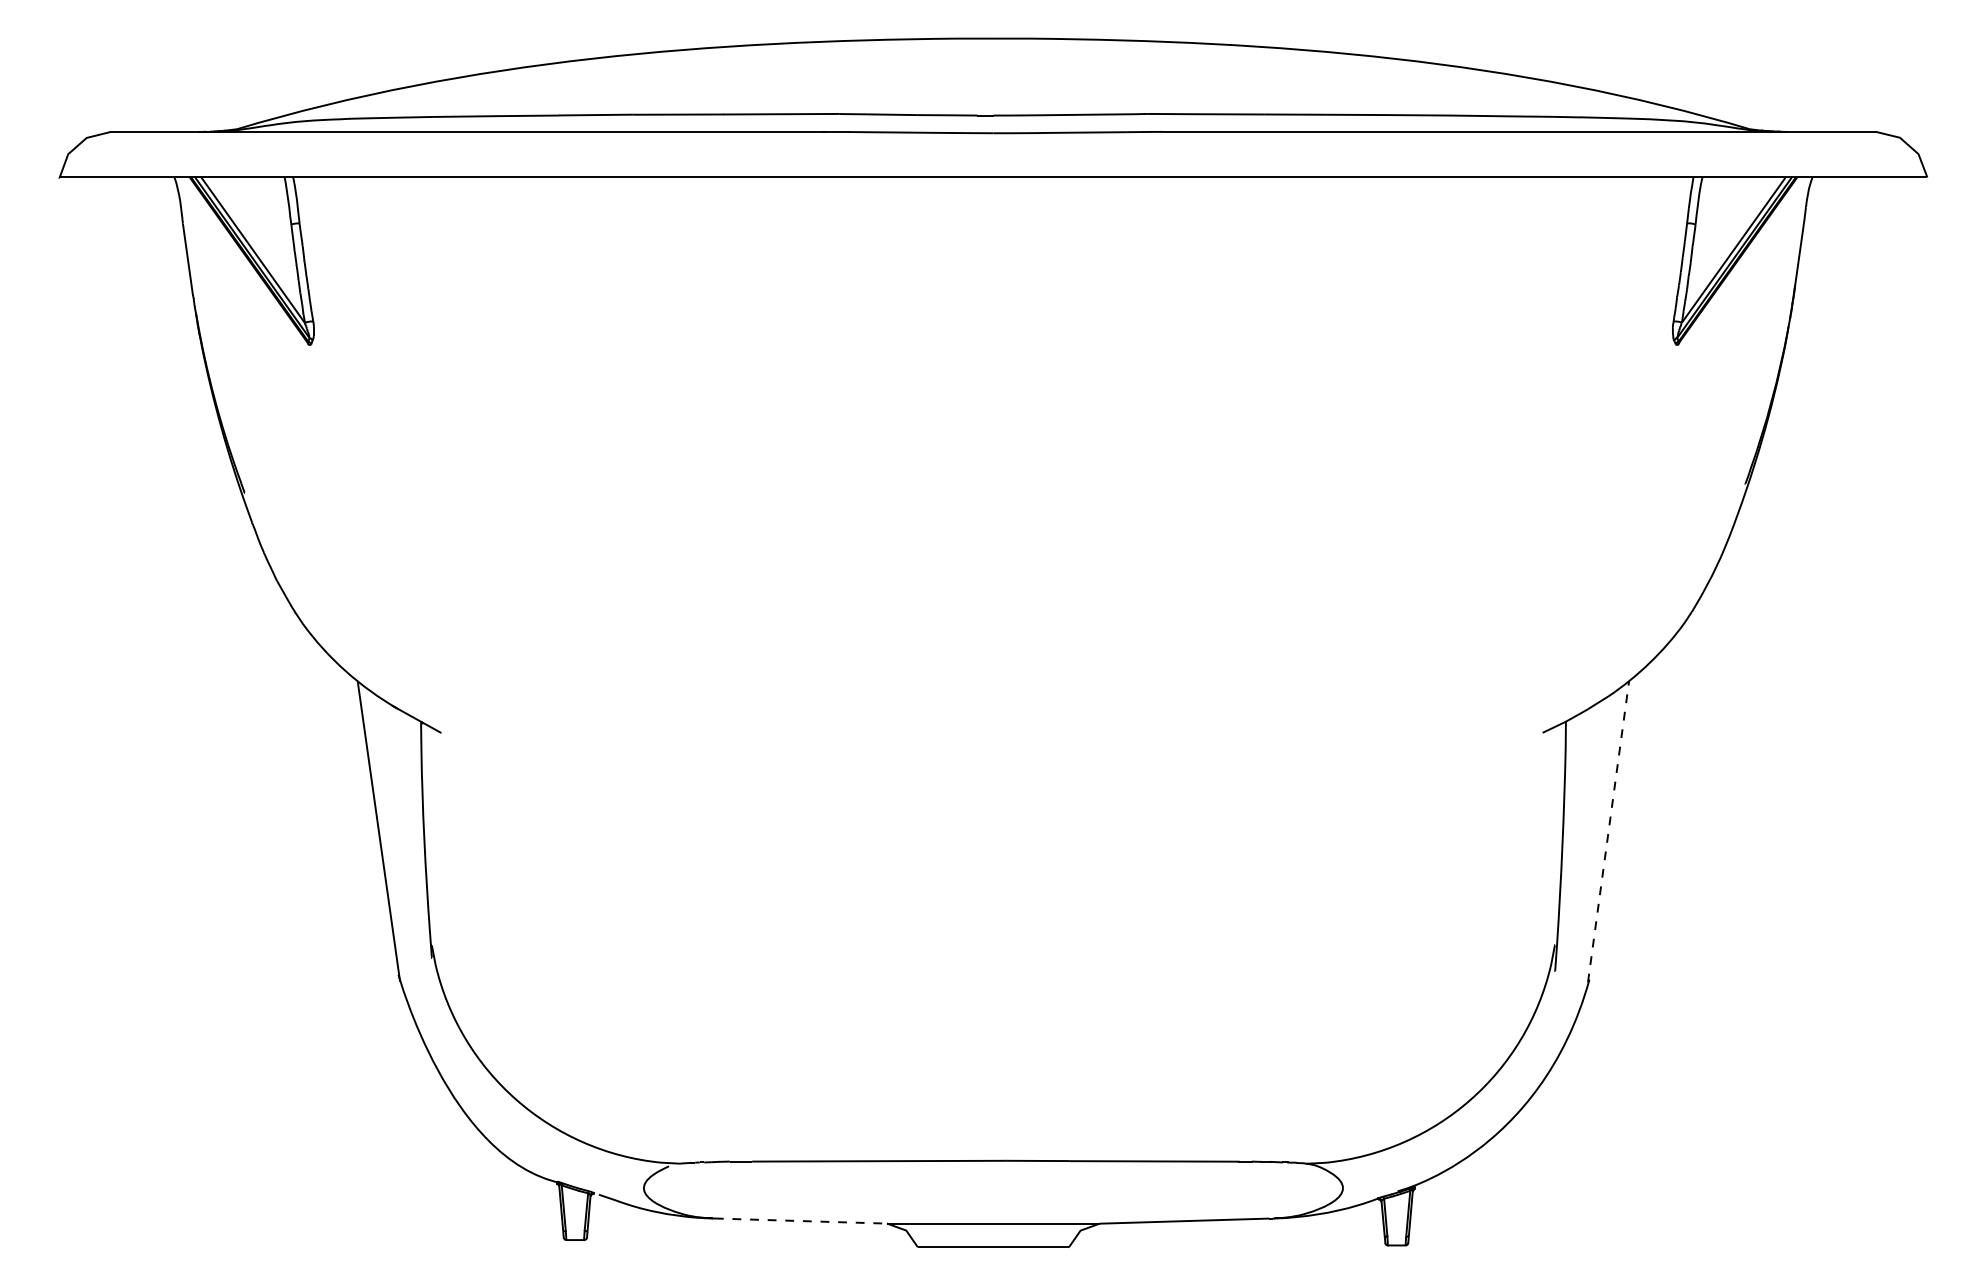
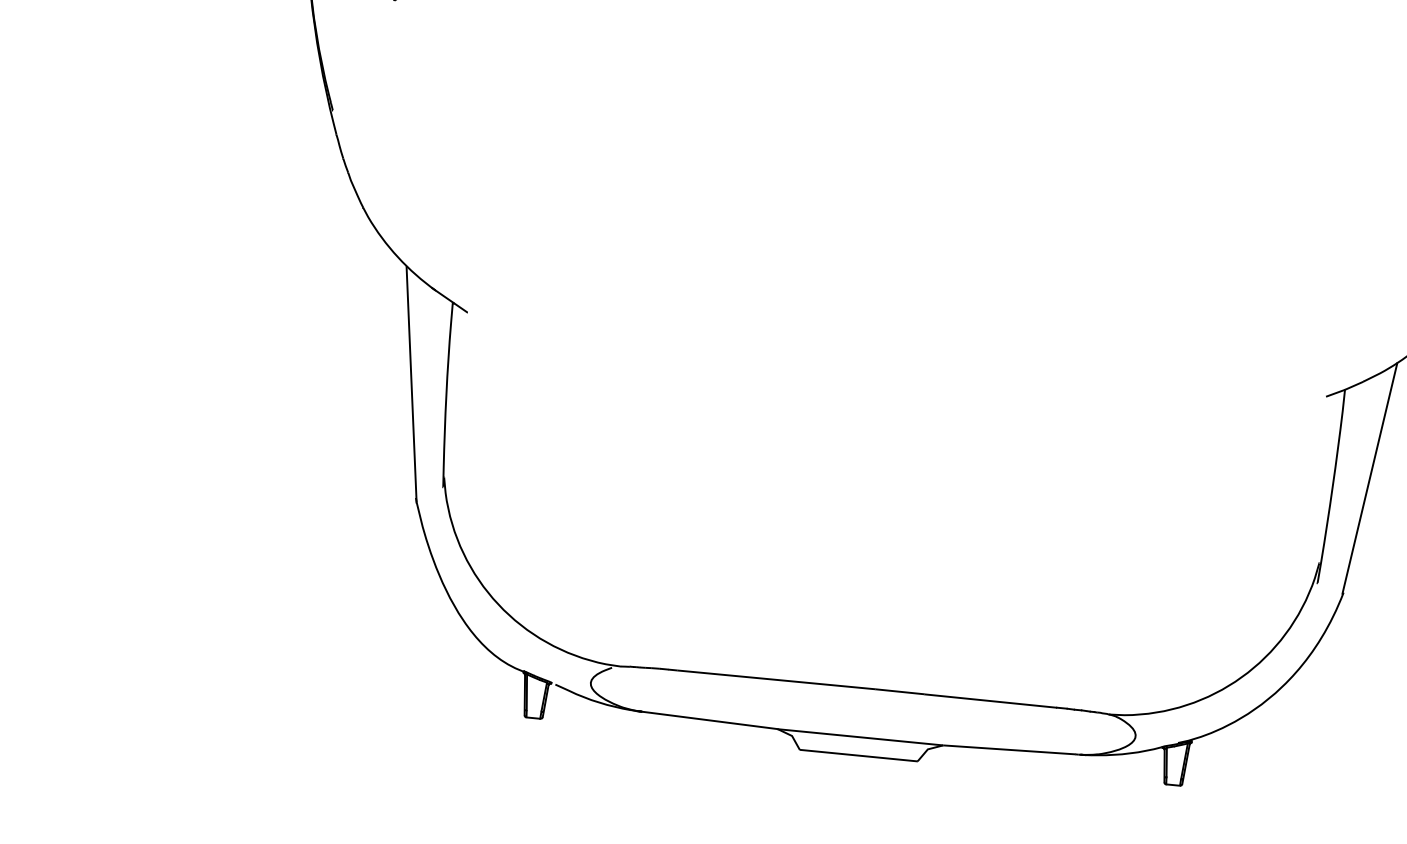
line: (1608, 830) -> (1369, 477), dashed -> solid
line: (802, 1221) -> (711, 720), dashed -> solid

